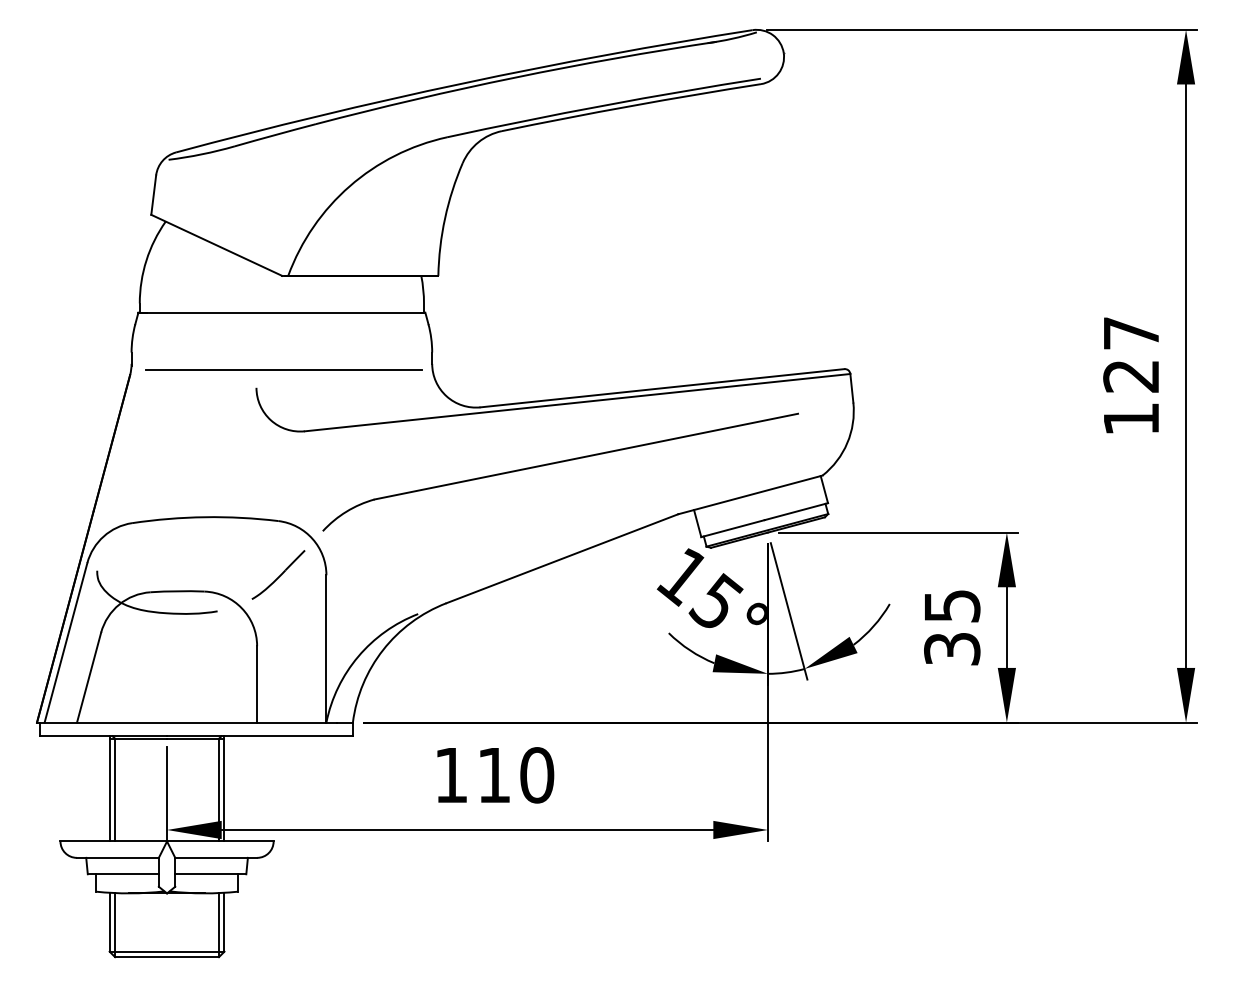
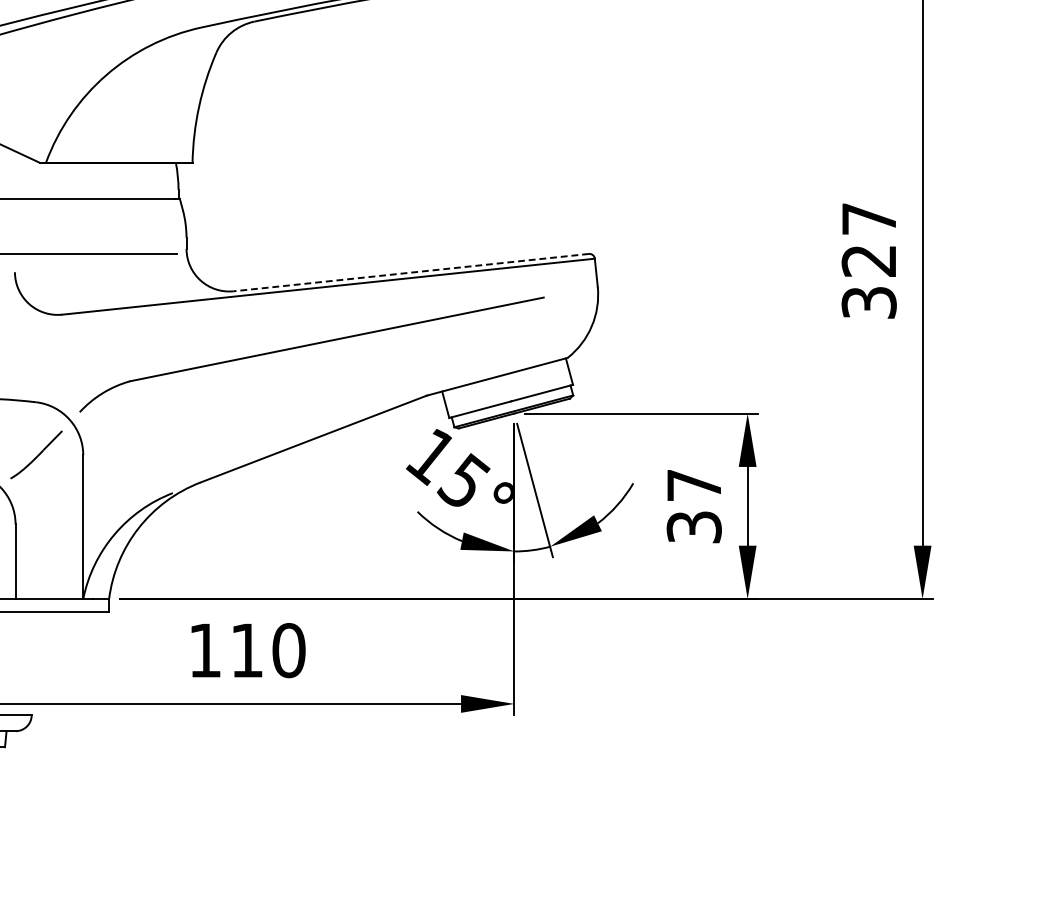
line: (662, 388) -> (411, 272), solid -> dashed
text: (1131, 419) -> (869, 303), 127 -> 327
text: (952, 606) -> (694, 485), 35 -> 37

